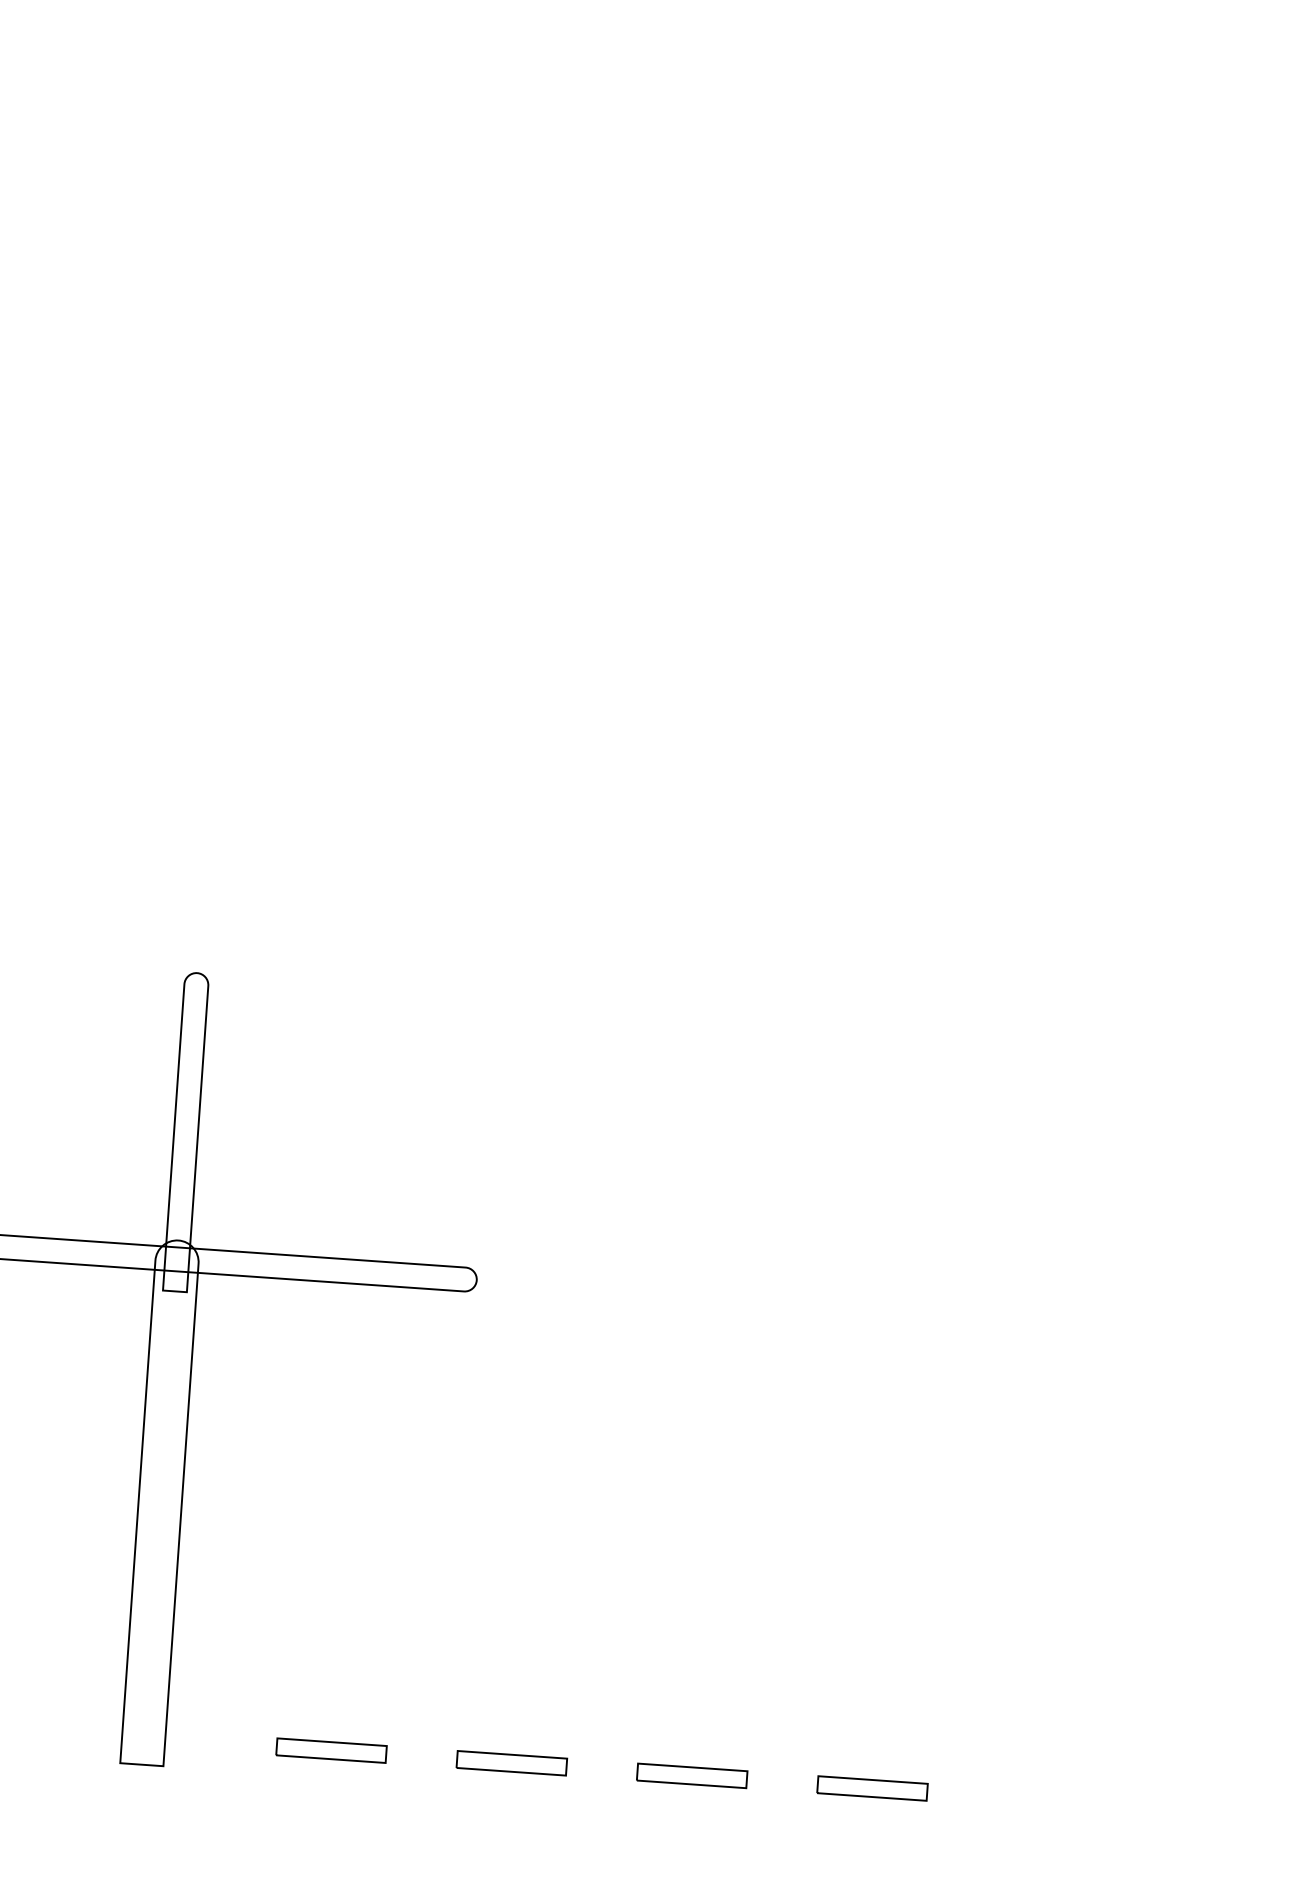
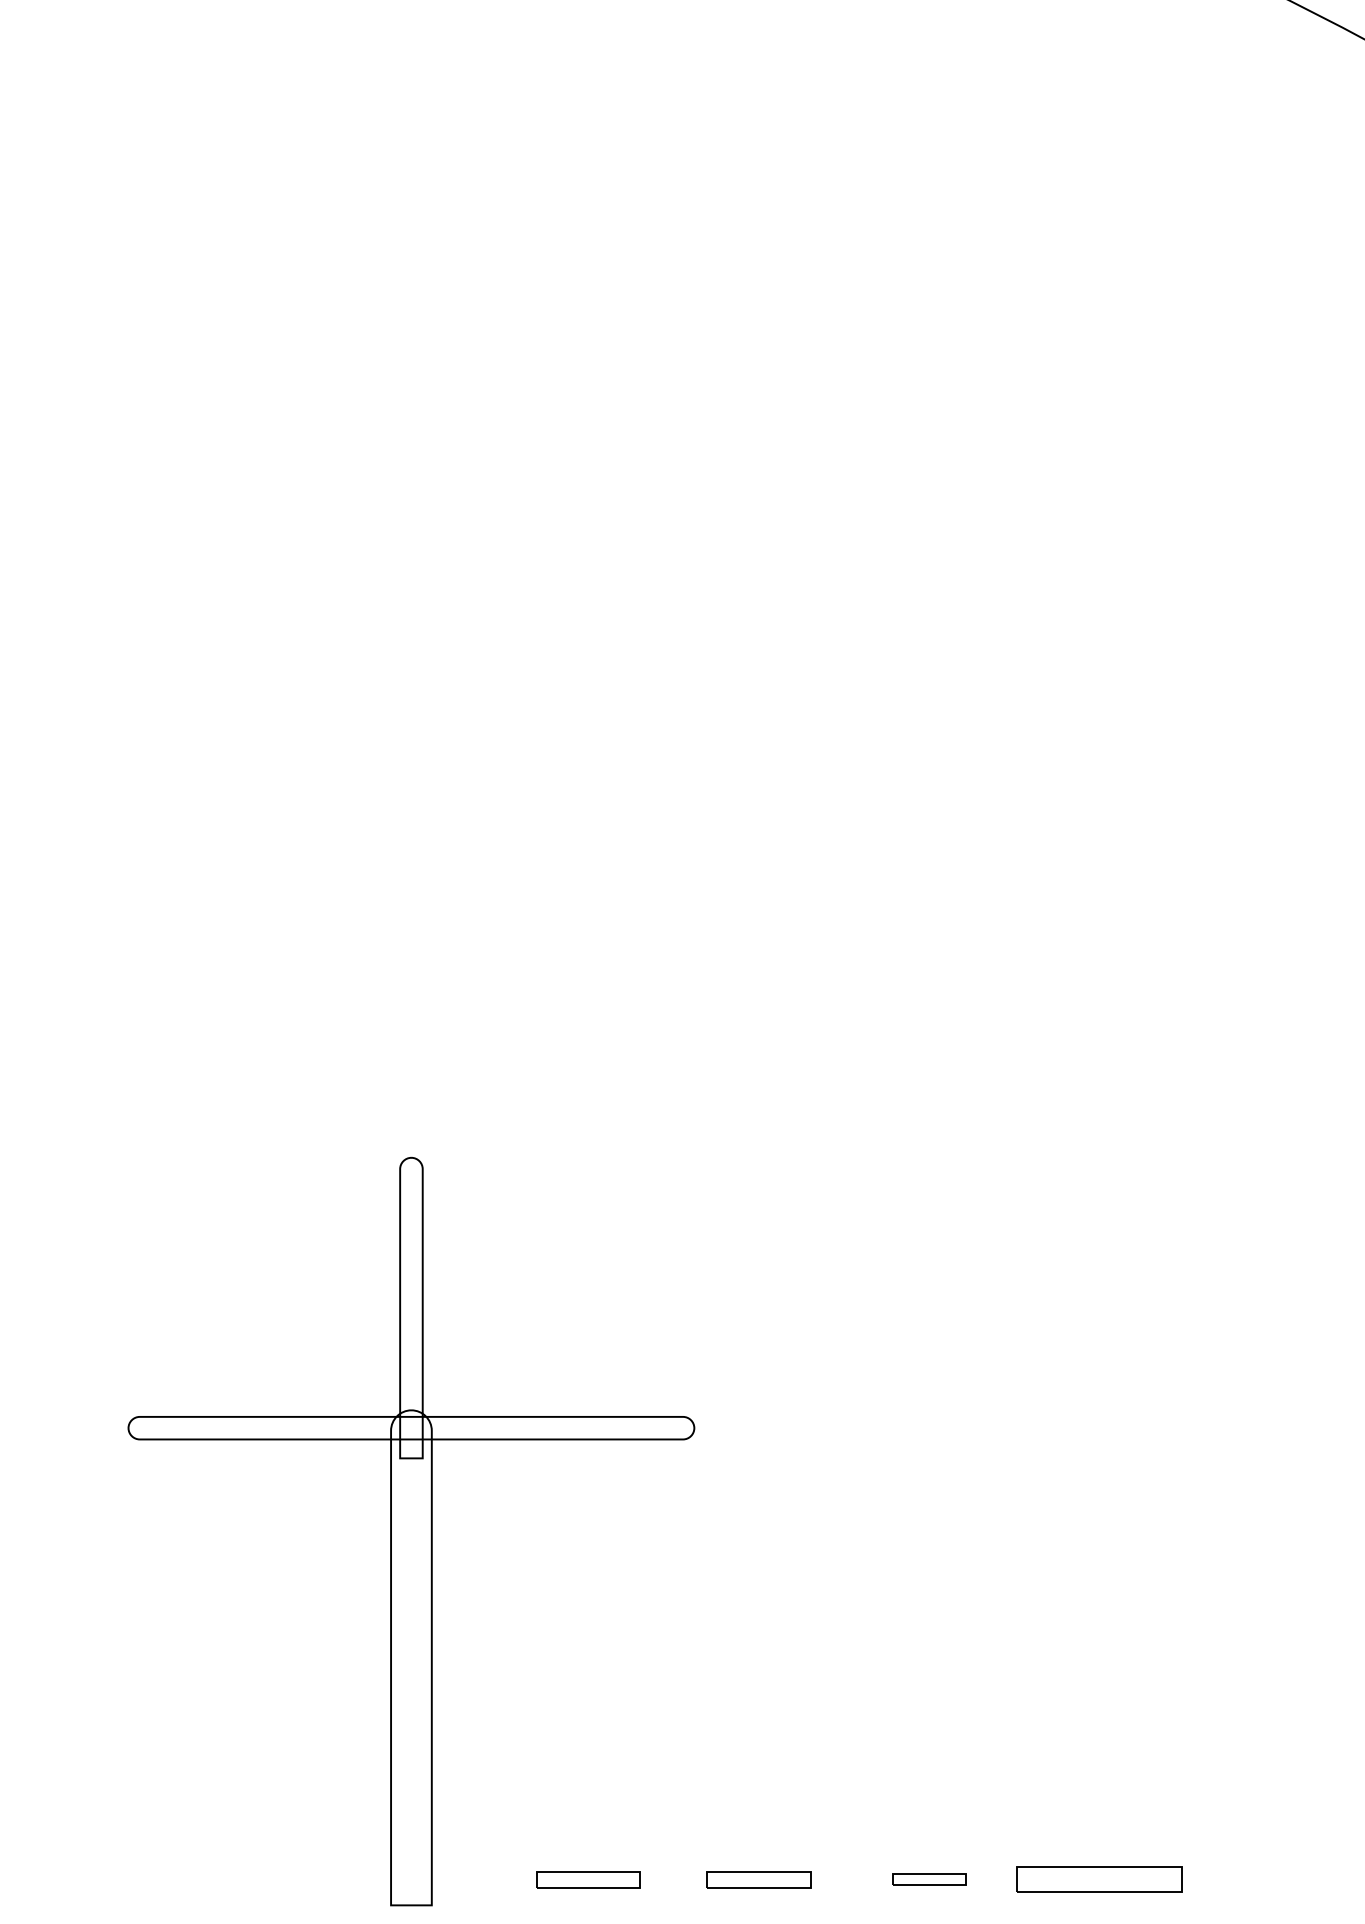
part: (692, 1775) -> (929, 1879), size x0.7
part: (872, 1788) -> (1099, 1879), size x1.6

